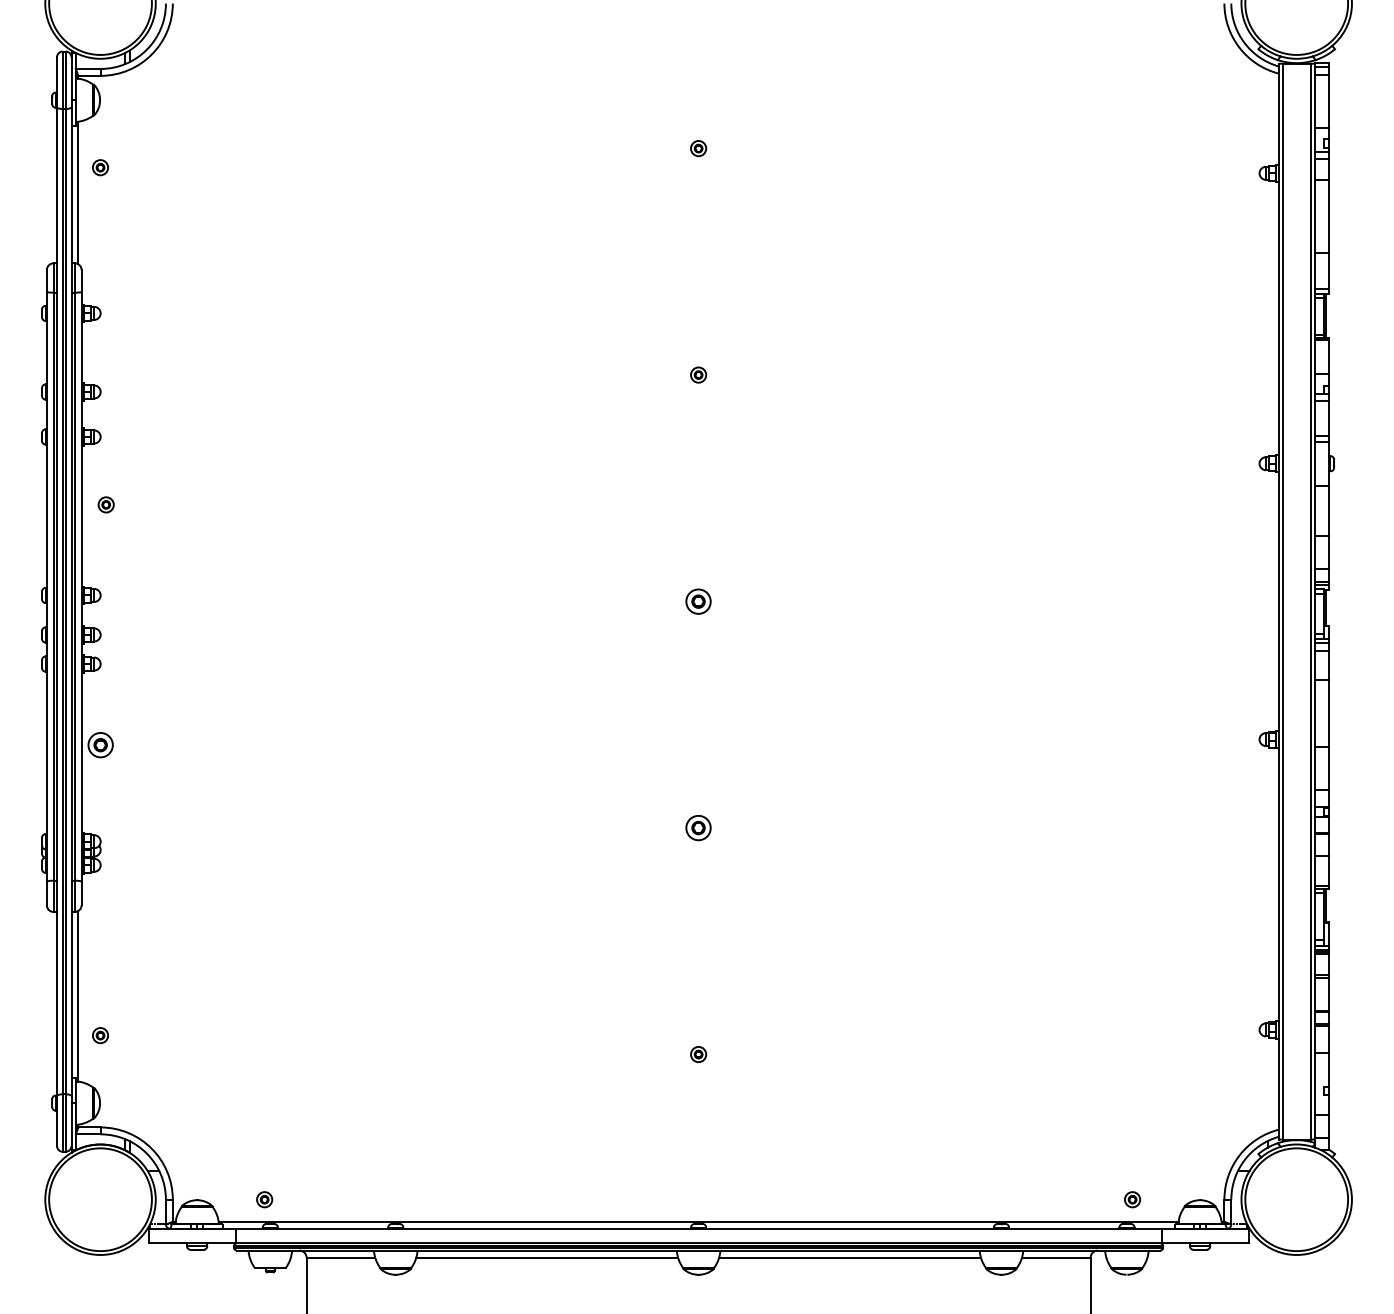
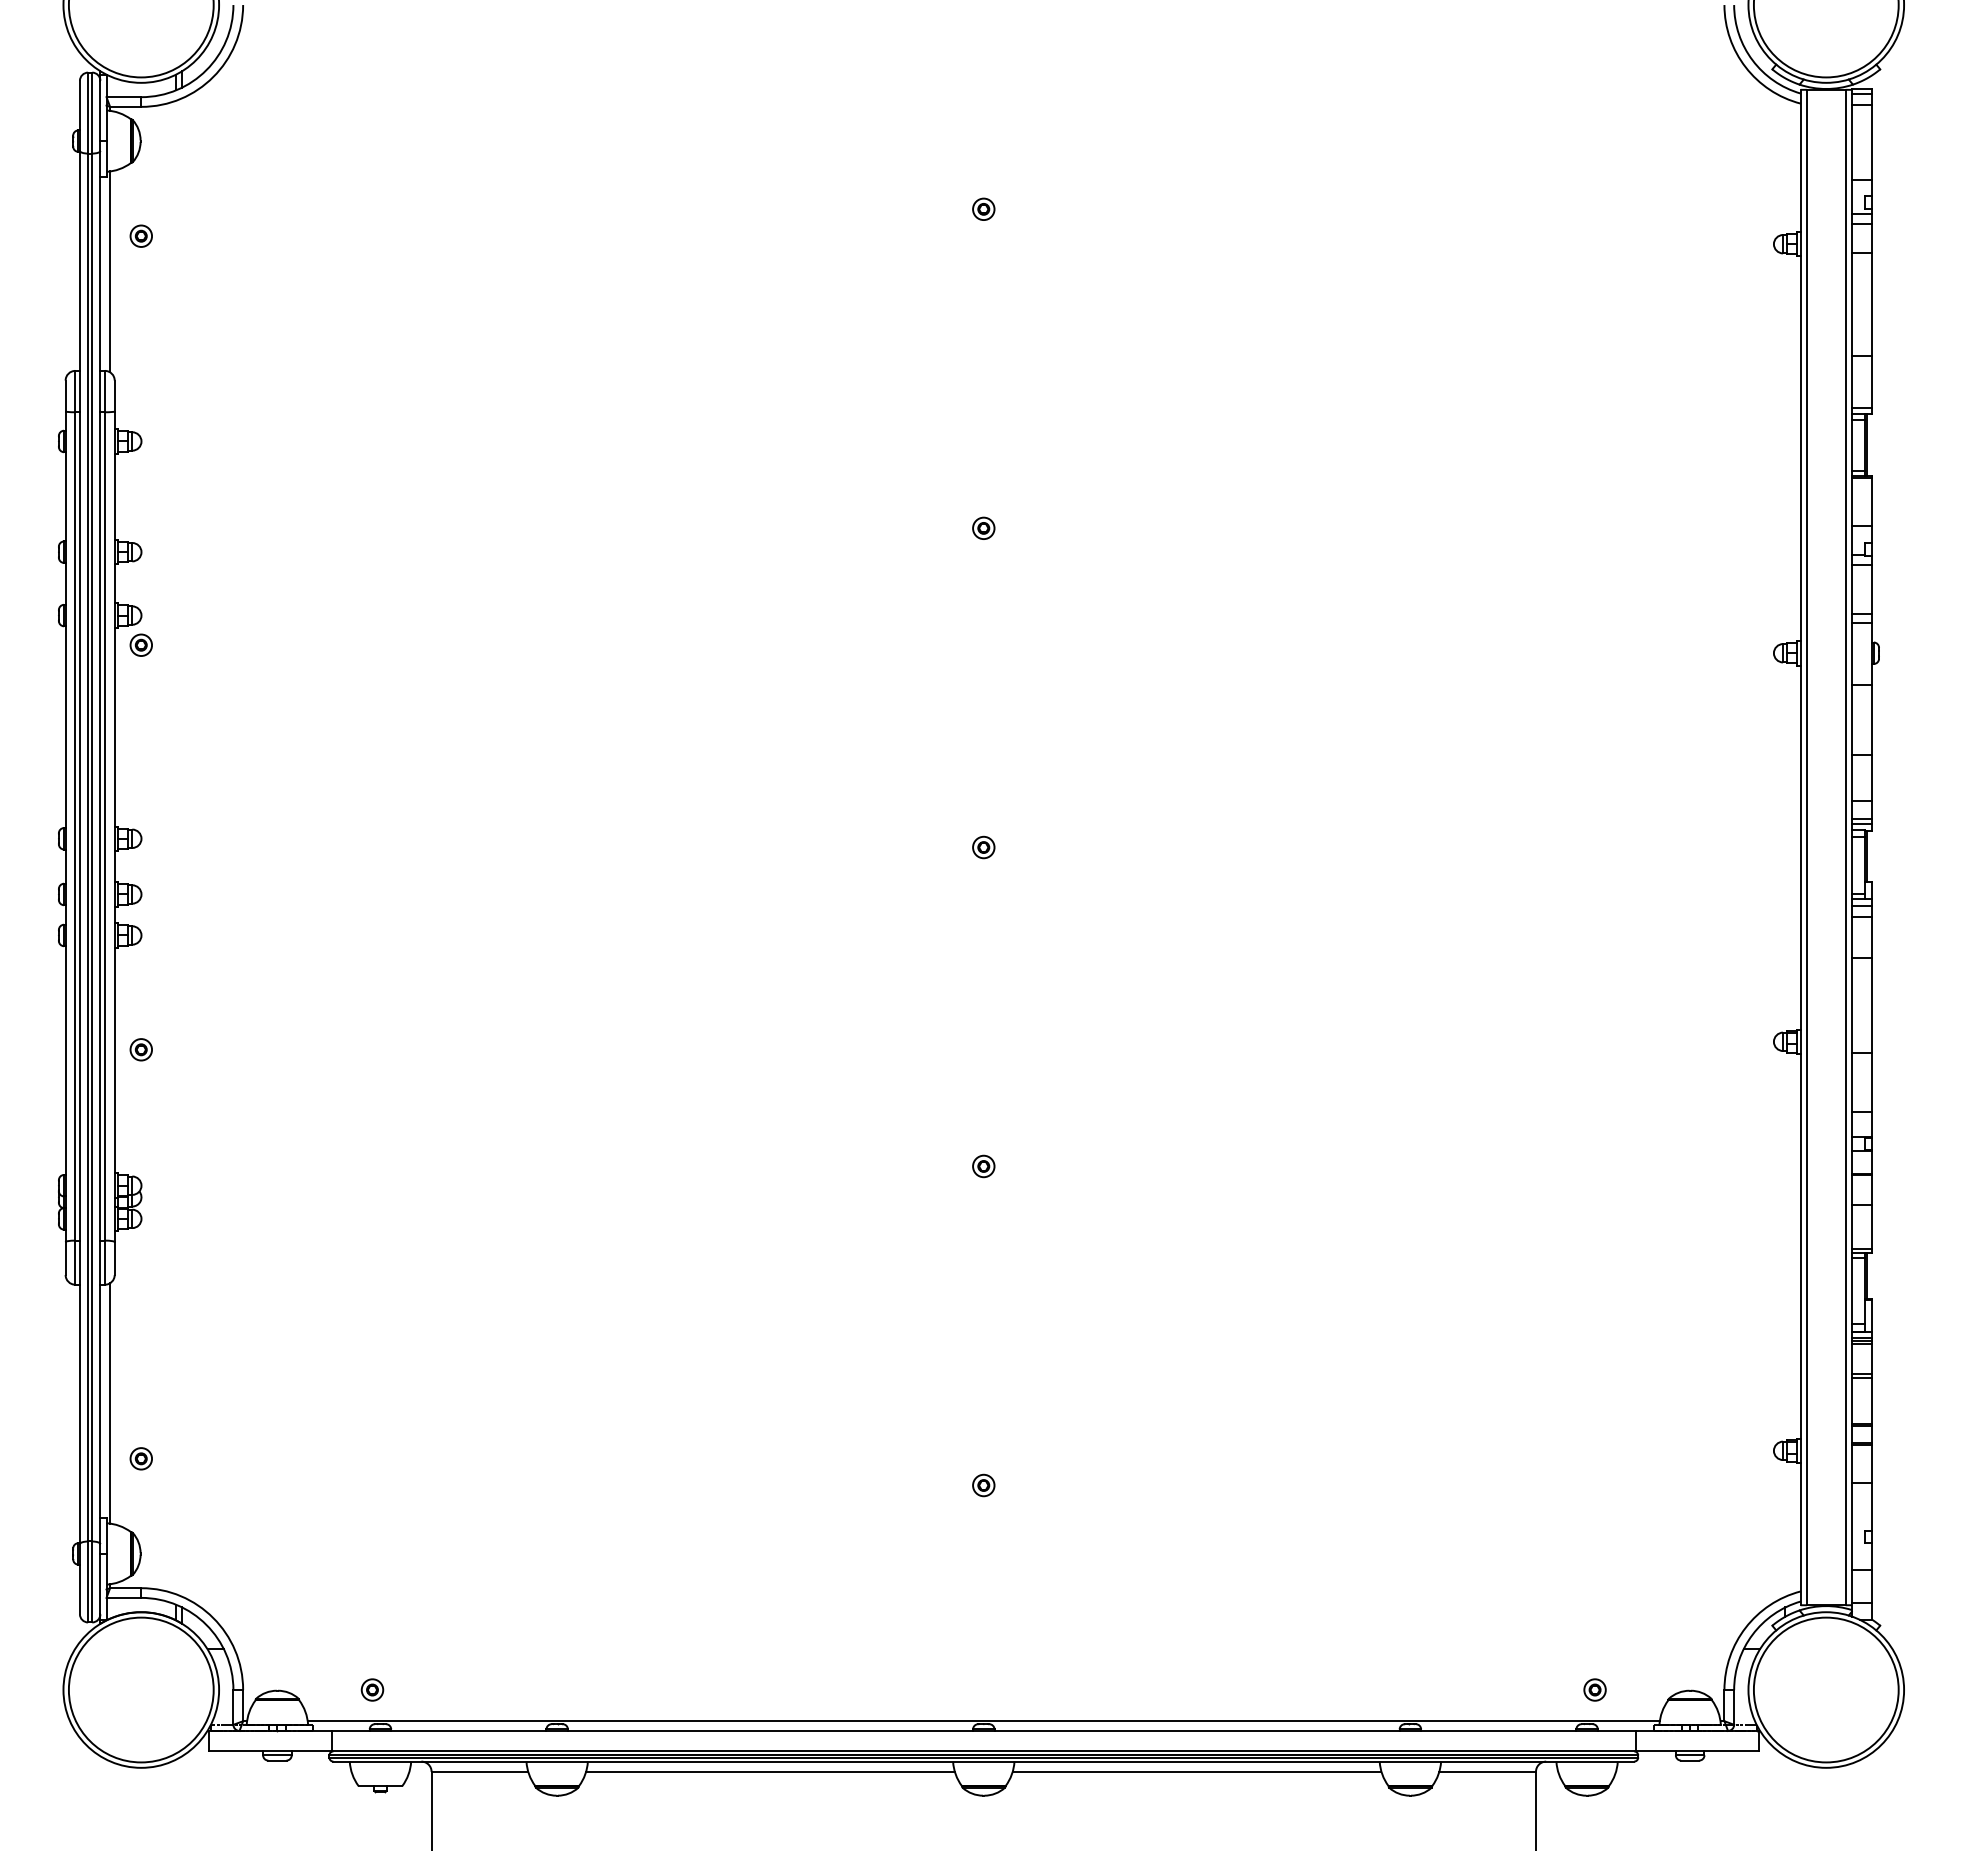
part: (105, 504) -> (140, 644), moved
part: (698, 601) -> (983, 847), size x0.62
part: (99, 745) -> (140, 1049), size x0.62
part: (698, 828) -> (983, 1166), size x0.62

